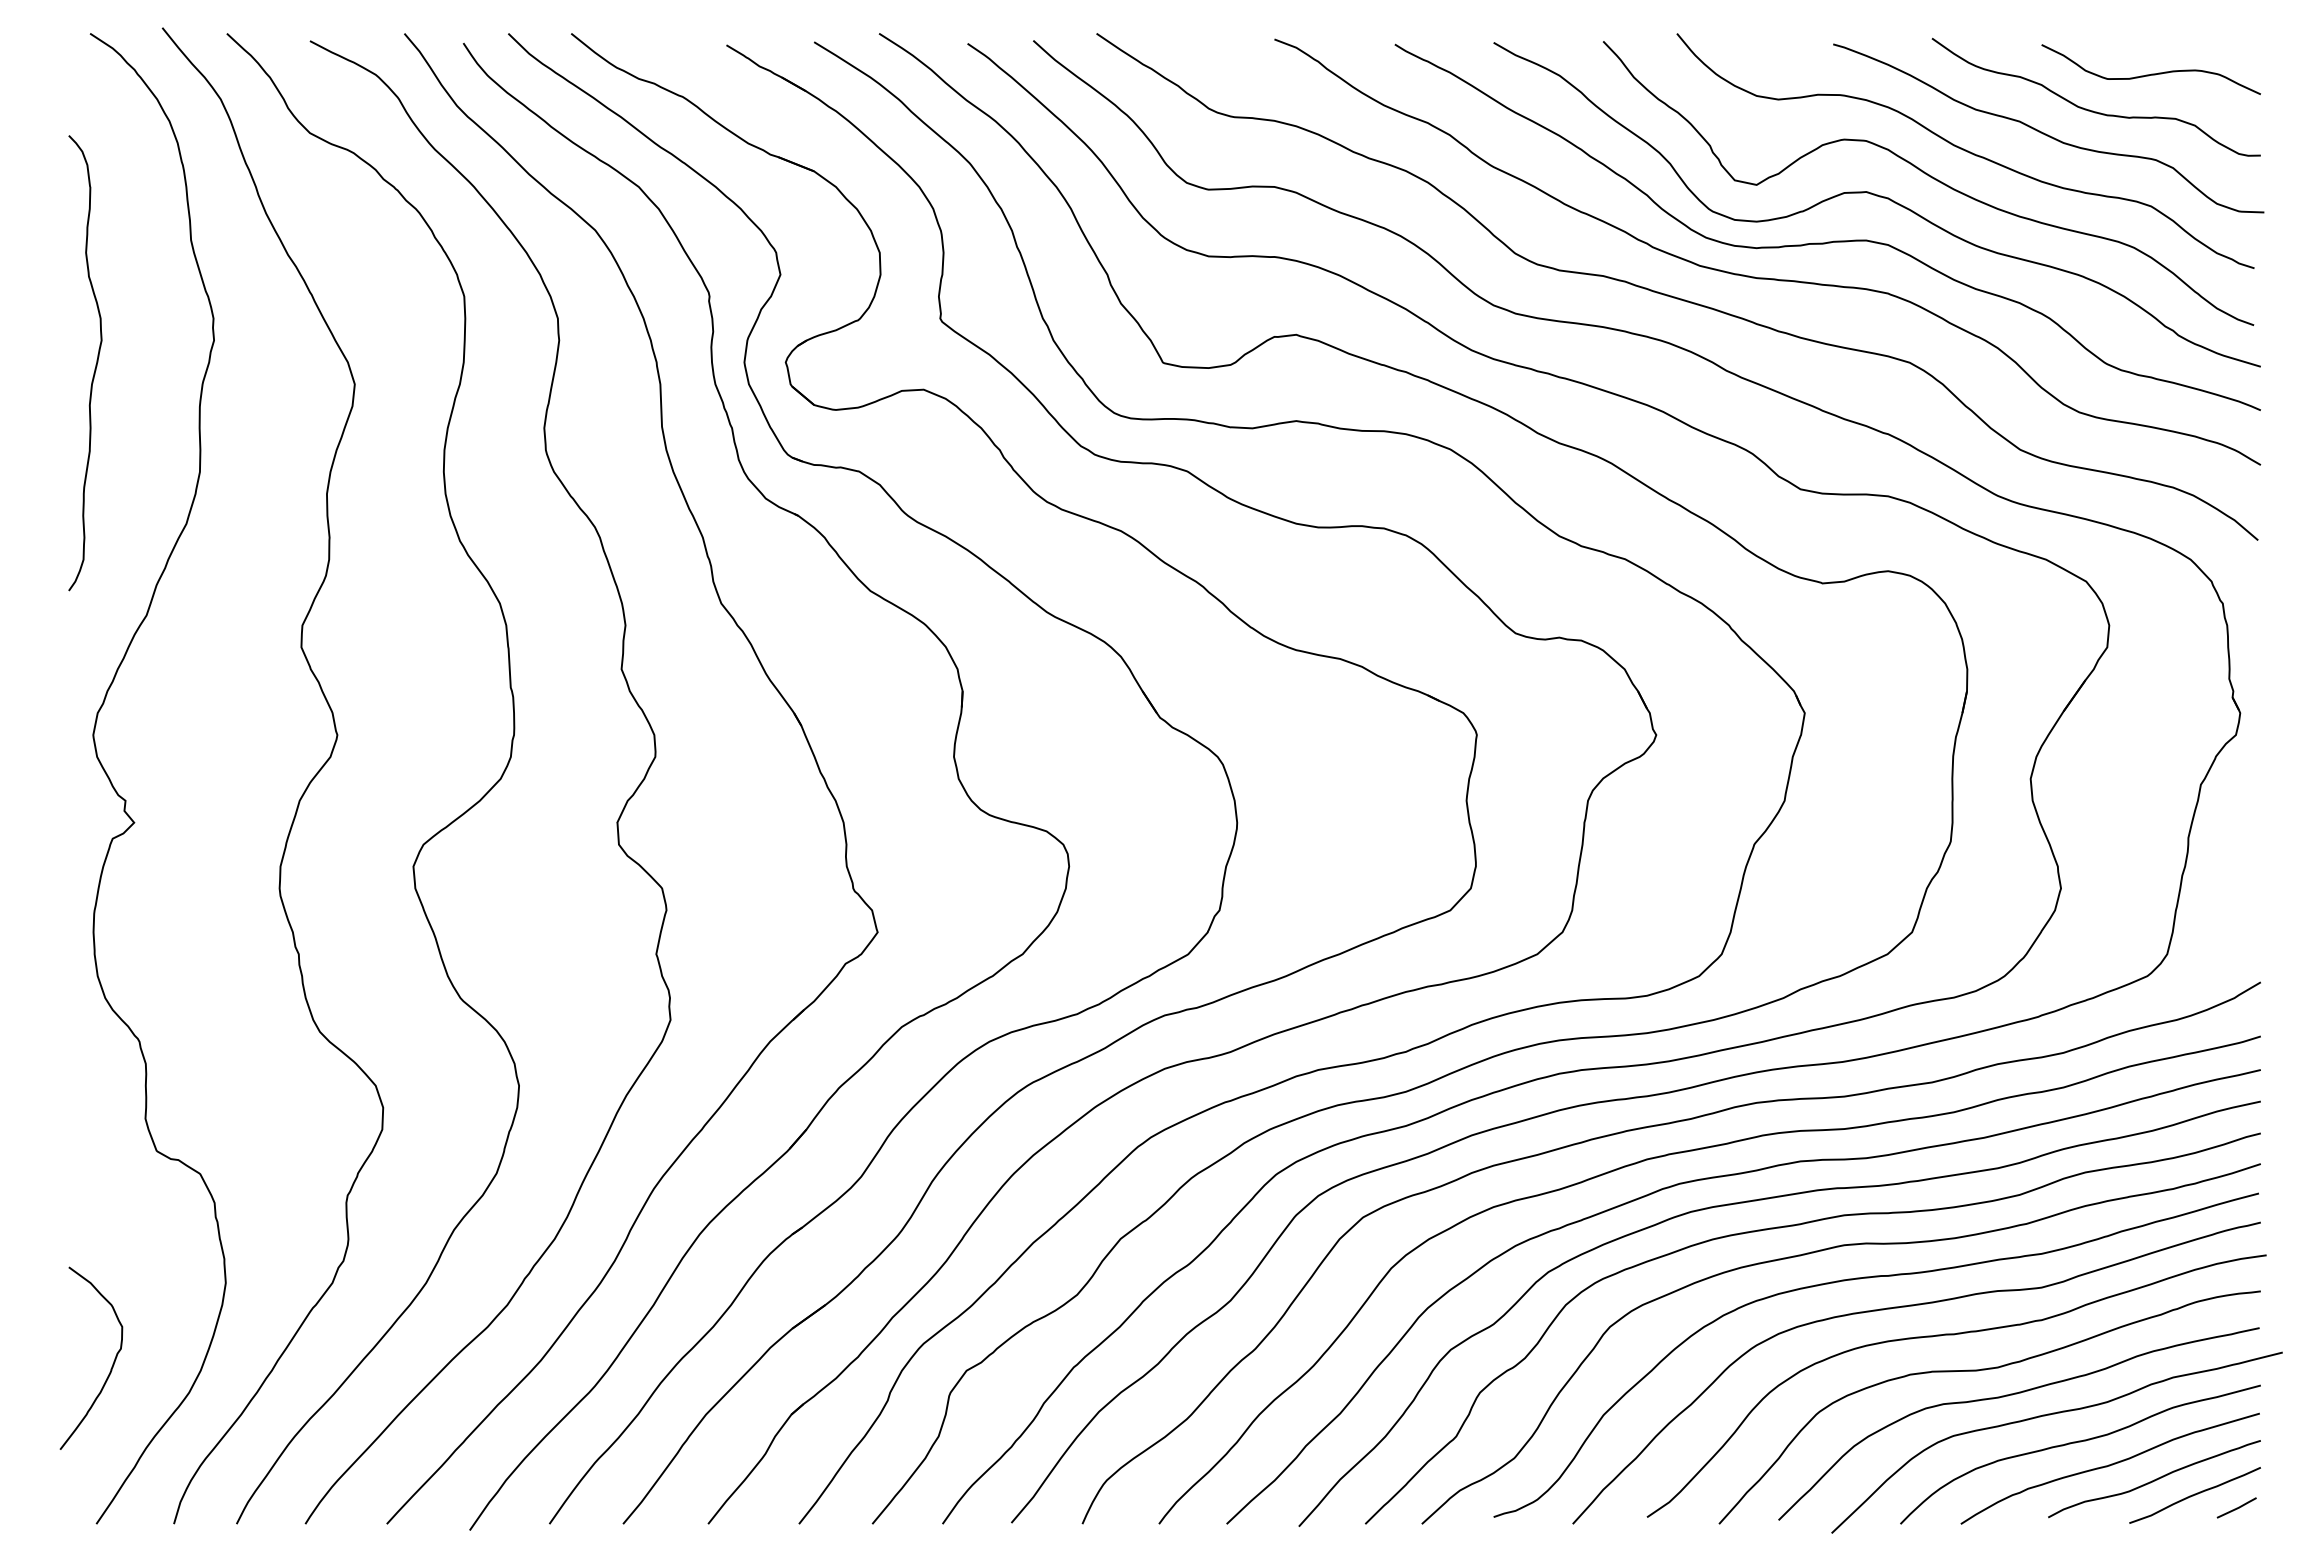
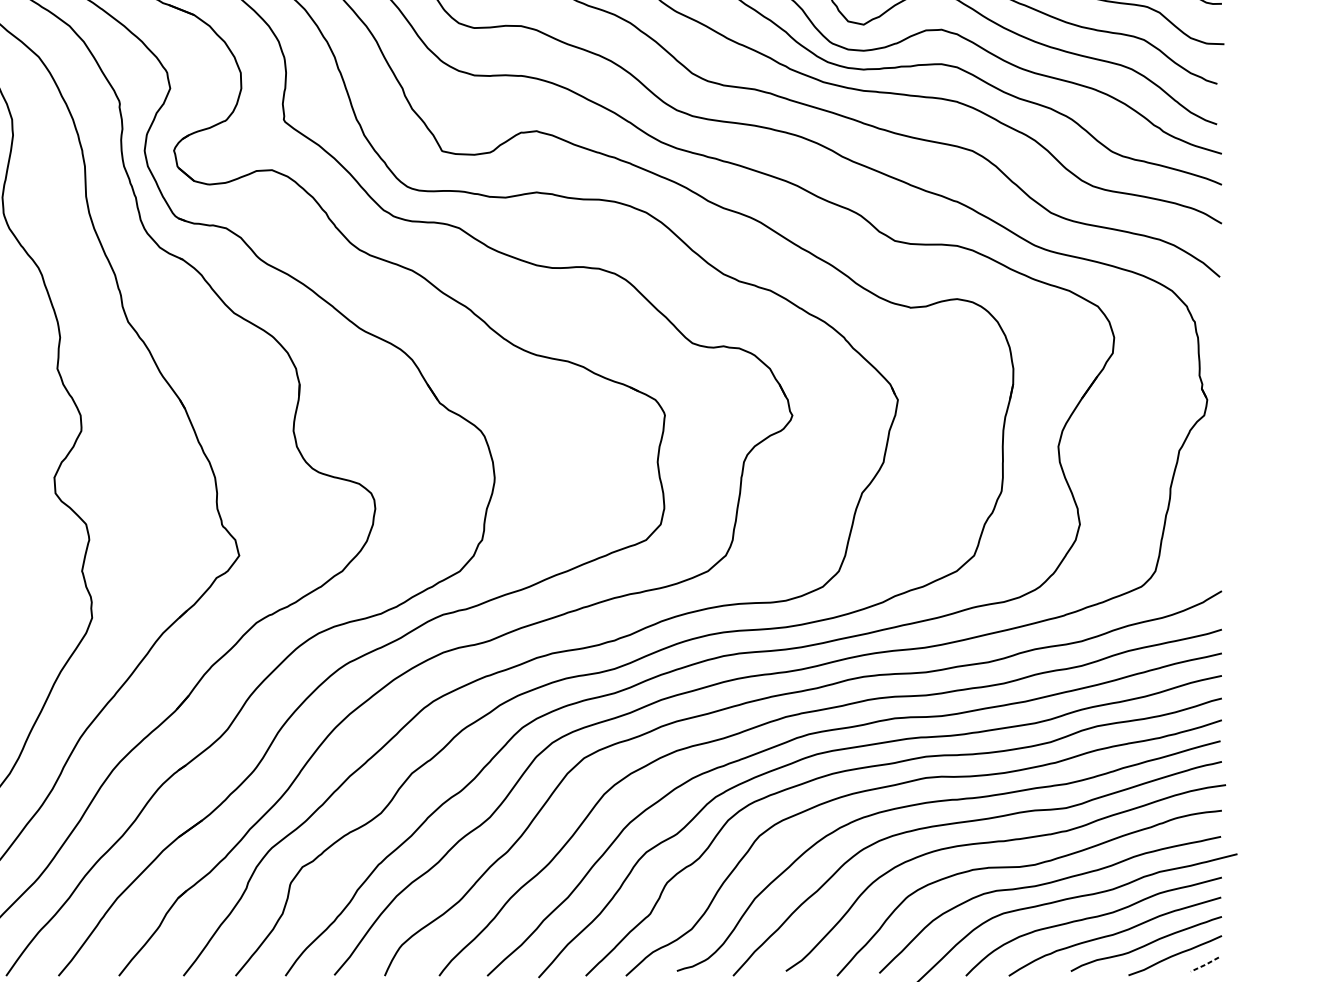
line: (2238, 1508) -> (1206, 964), solid -> dashed

